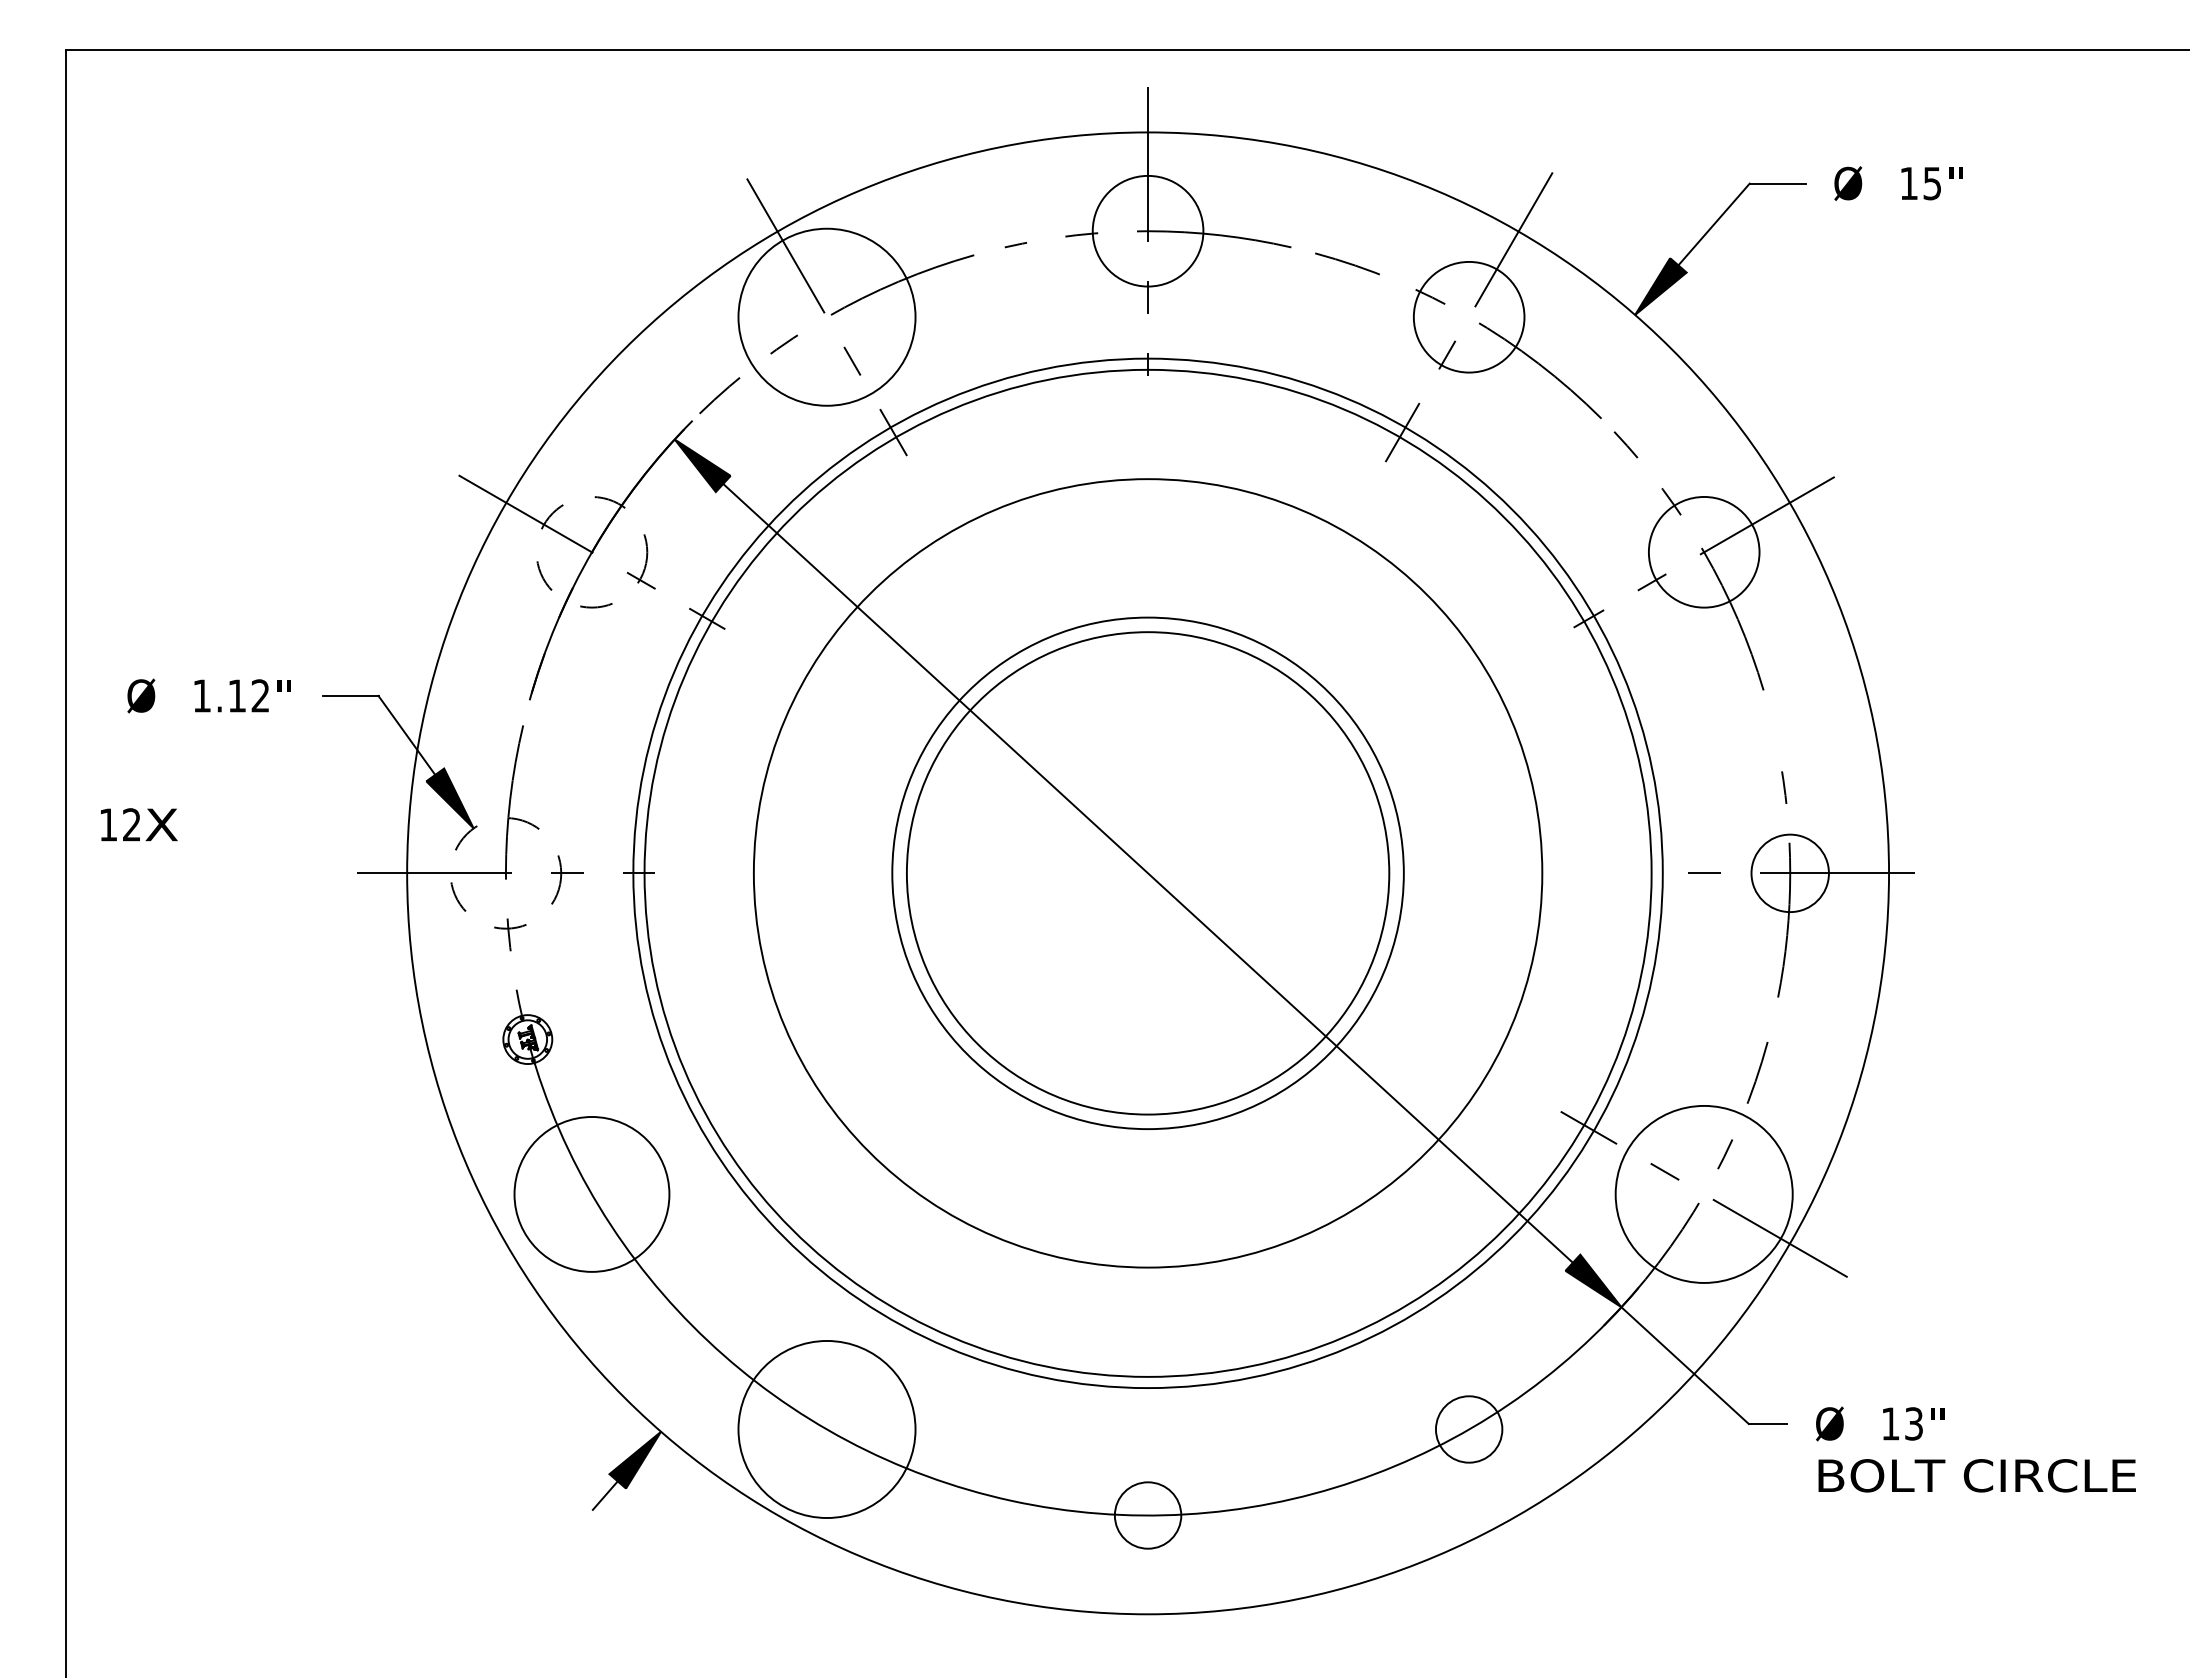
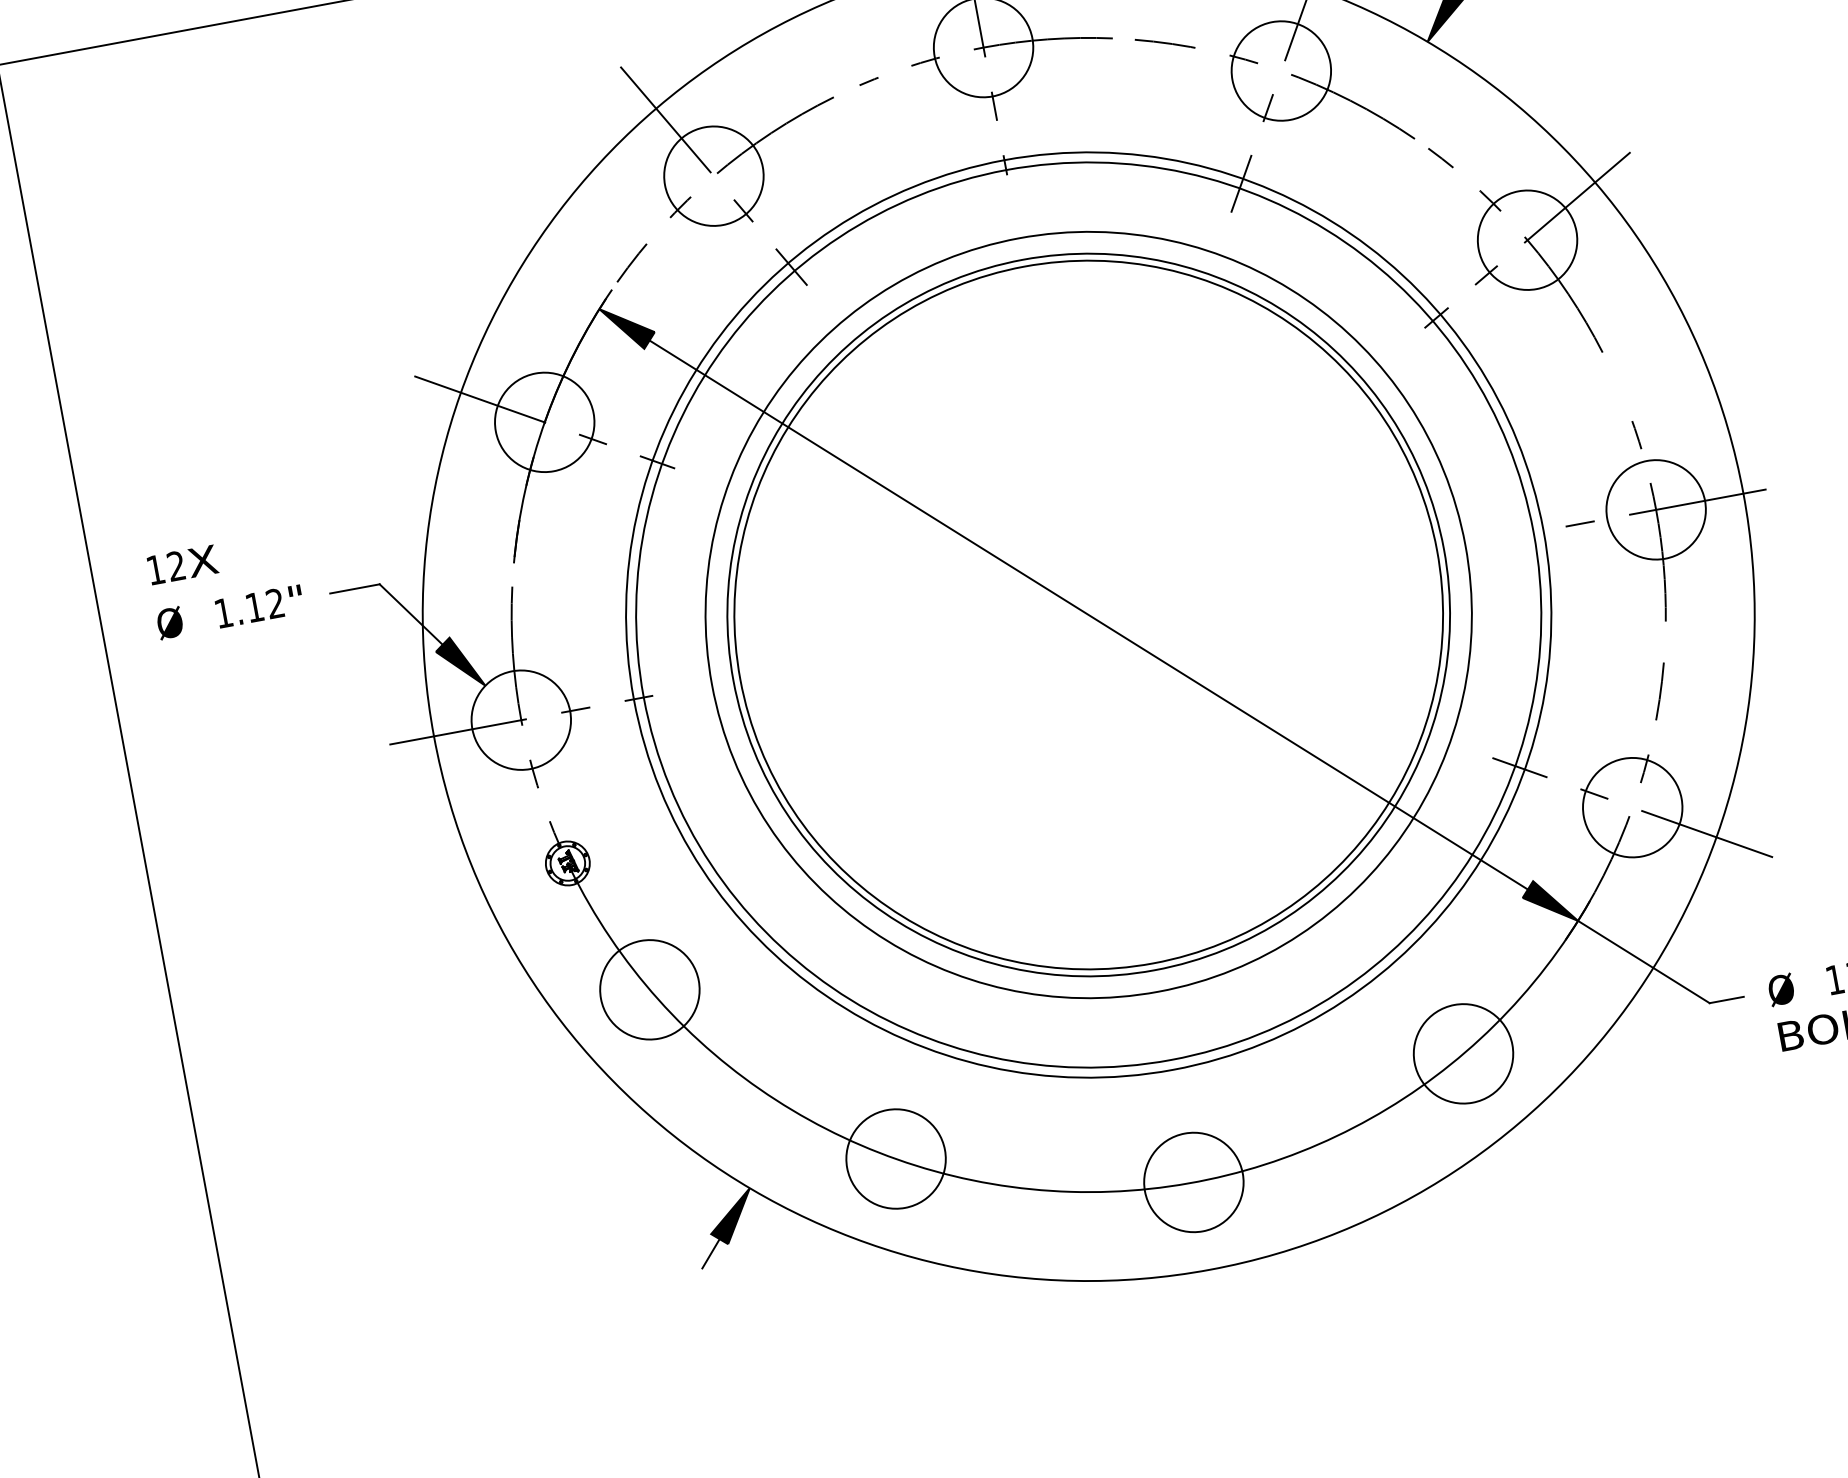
circle: (826, 316) -> (713, 175), size x0.62
circle: (591, 551) -> (544, 421), dashed -> solid
text: (139, 824) -> (183, 564), moved
circle: (505, 873) -> (520, 720), dashed -> solid
circle: (1147, 873) -> (1088, 615), size x1.67
circle: (1148, 873) -> (1089, 615), size x1.67
circle: (1789, 873) -> (1655, 510), size x1.43
circle: (591, 1194) -> (649, 989), size x0.71
circle: (1703, 1194) -> (1632, 807), size x0.62
circle: (826, 1429) -> (895, 1159), size x0.62
circle: (1468, 1429) -> (1462, 1053), size x1.67
circle: (1147, 1515) -> (1193, 1182), size x1.67

